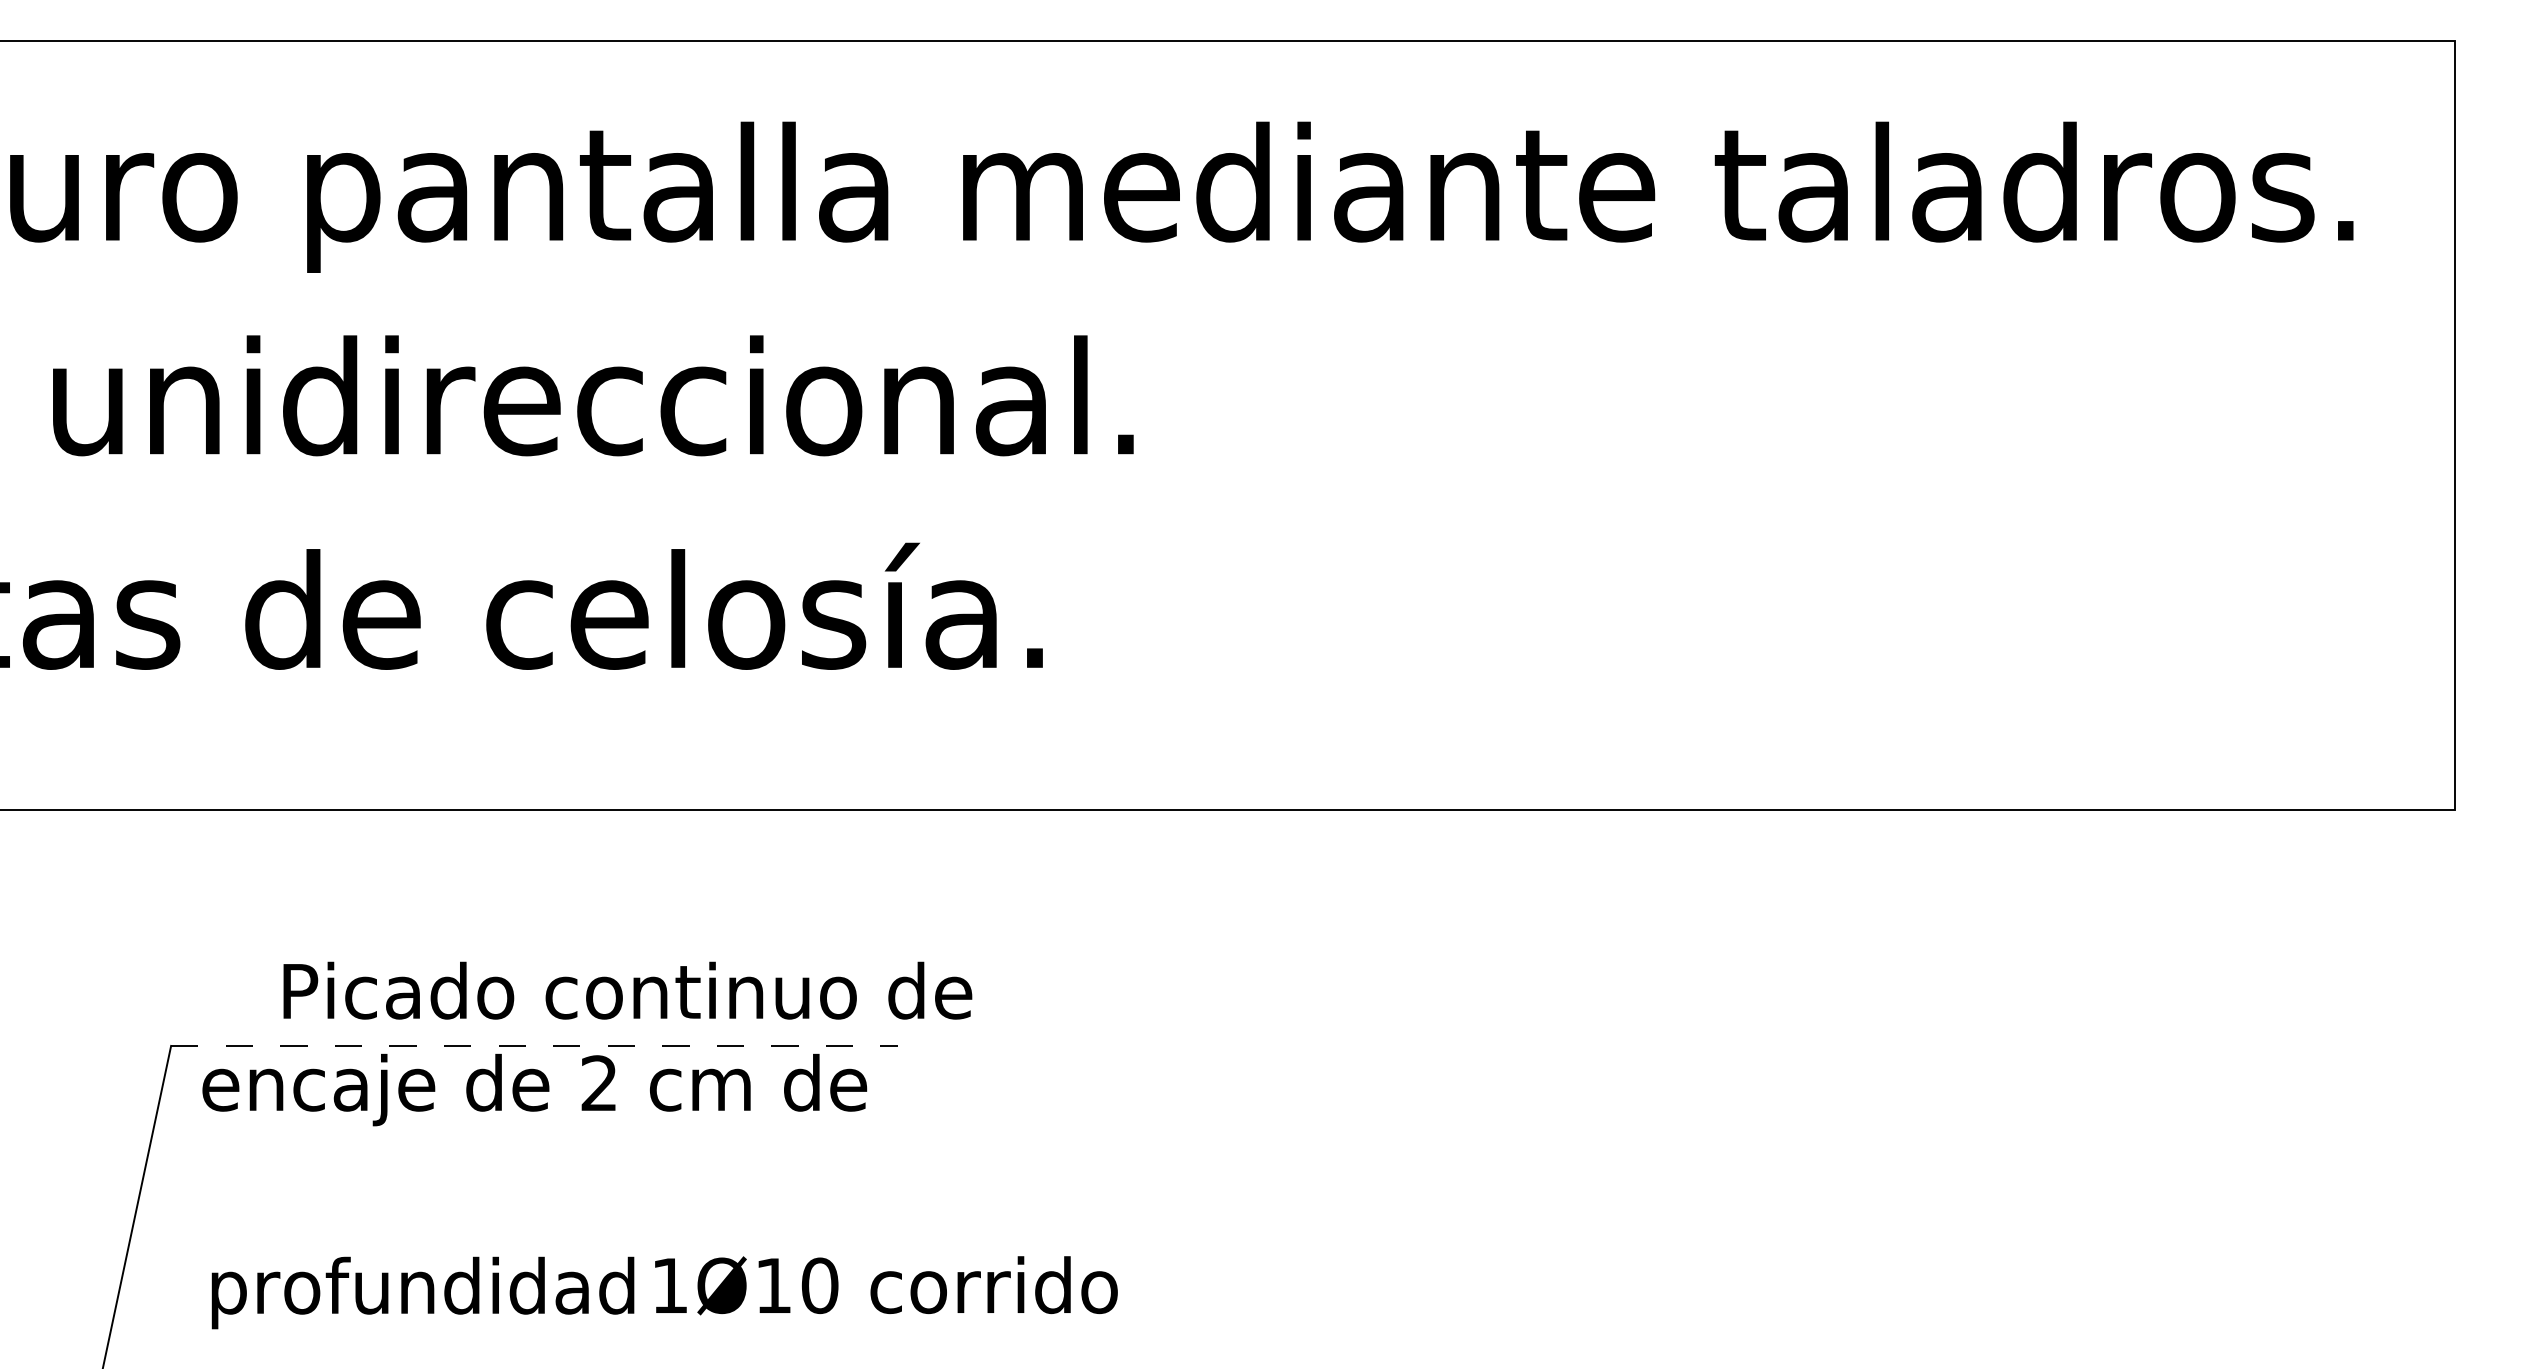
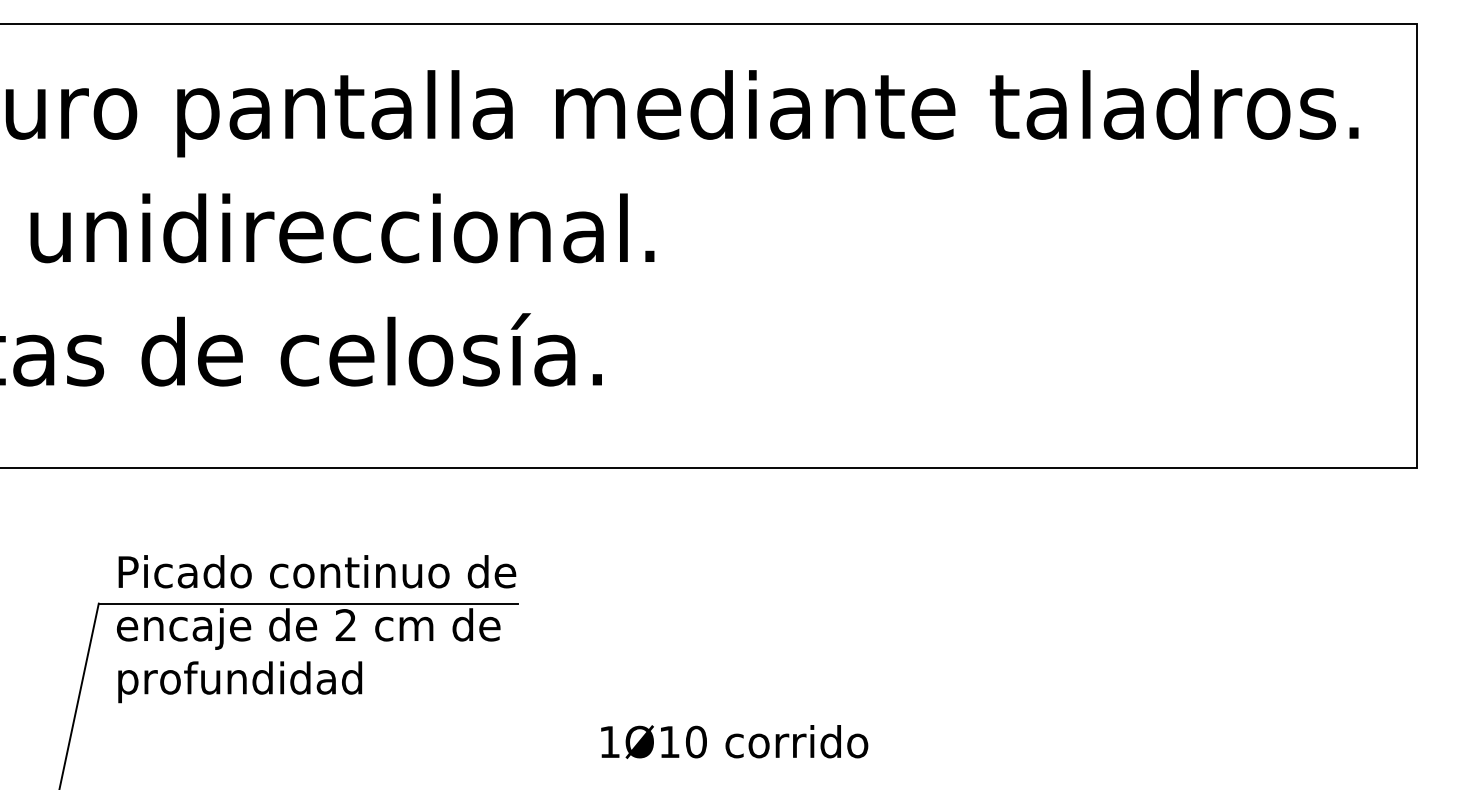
text: (627, 990) -> (317, 571), moved
line: (534, 1045) -> (308, 603), dashed -> solid
text: (886, 1284) -> (734, 741), moved
text: (423, 1293) -> (240, 682), moved

